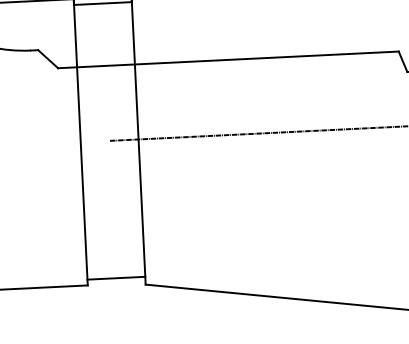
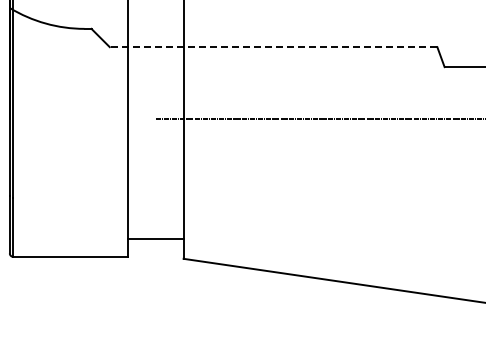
line: (228, 60) -> (273, 47), solid -> dashed
line: (116, 278) -> (155, 239), moved

